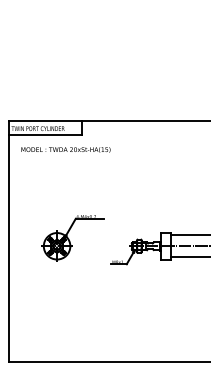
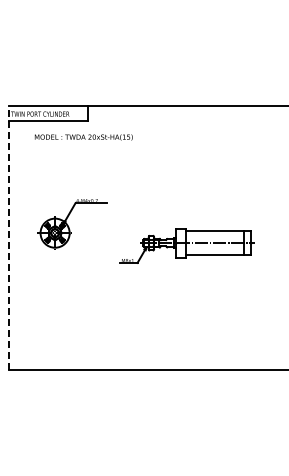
text: (65, 149) -> (83, 137), moved
part: (72, 238) -> (72, 224), moved
line: (9, 241) -> (8, 237), solid -> dashed

